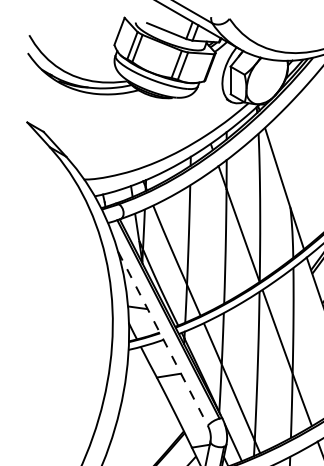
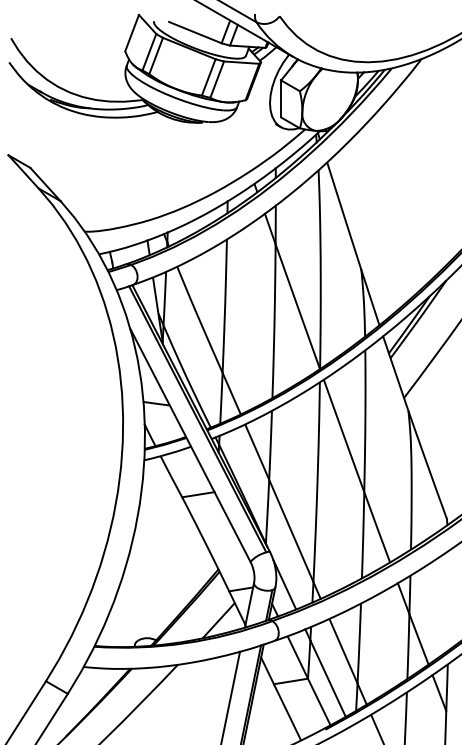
line: (163, 338) -> (190, 445), dashed -> solid

